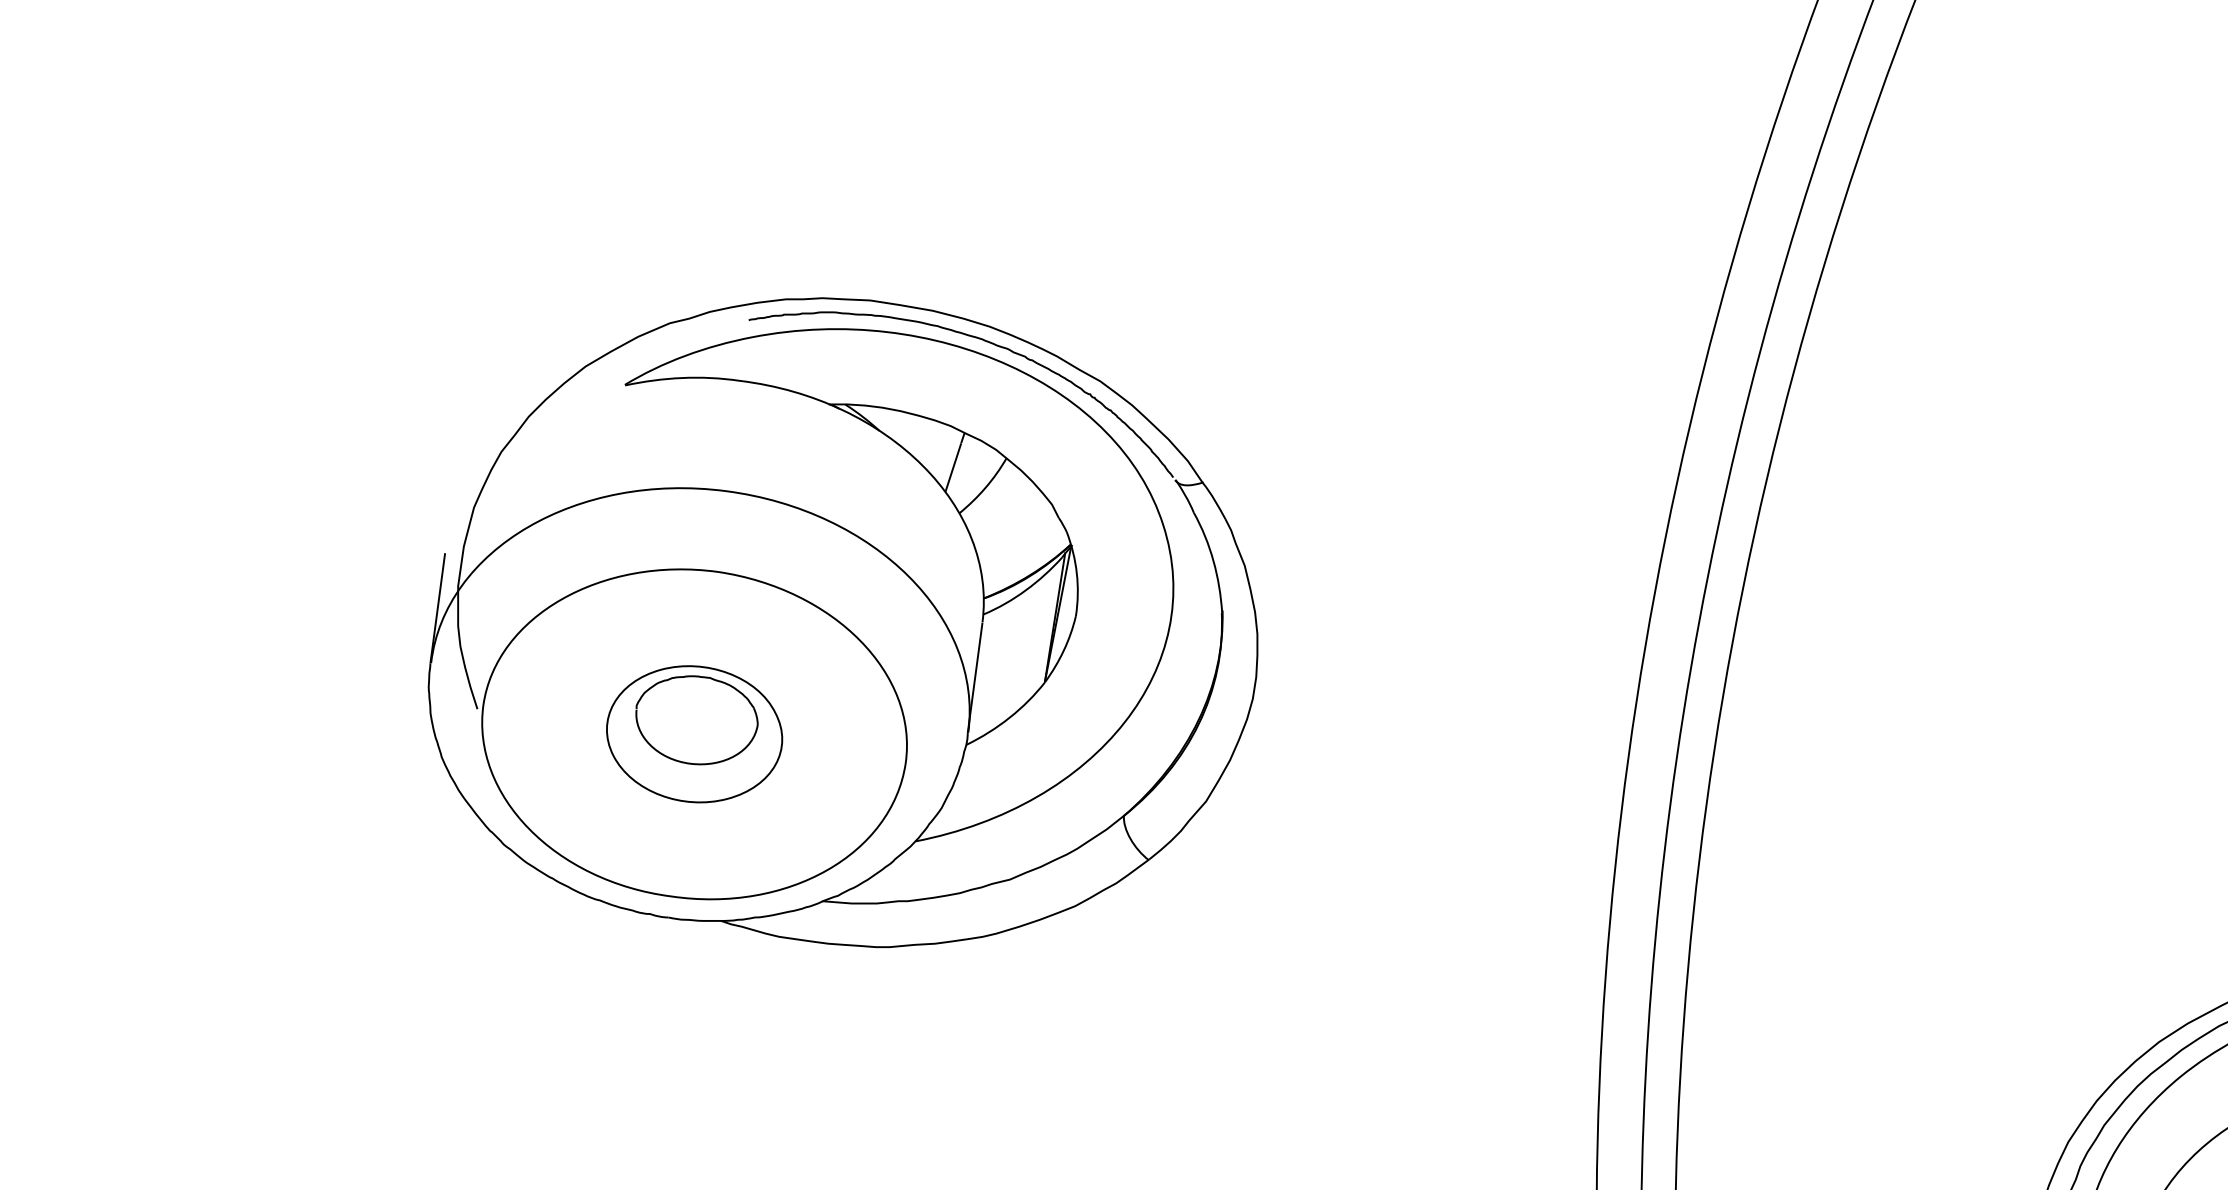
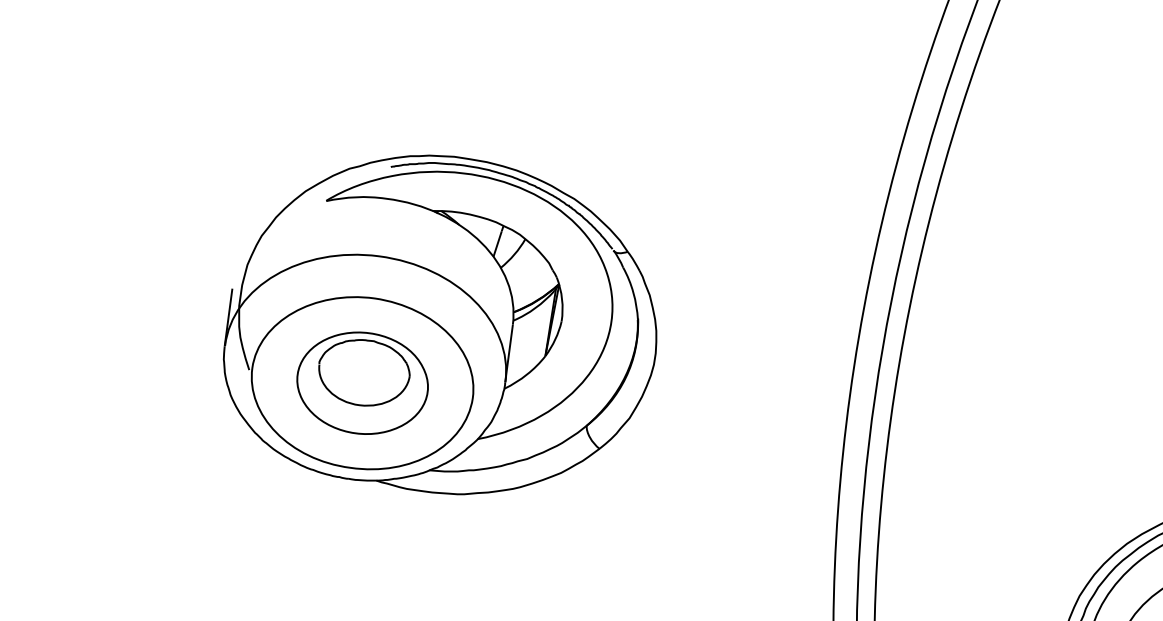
part: (694, 732) -> (362, 382), size x1.43

